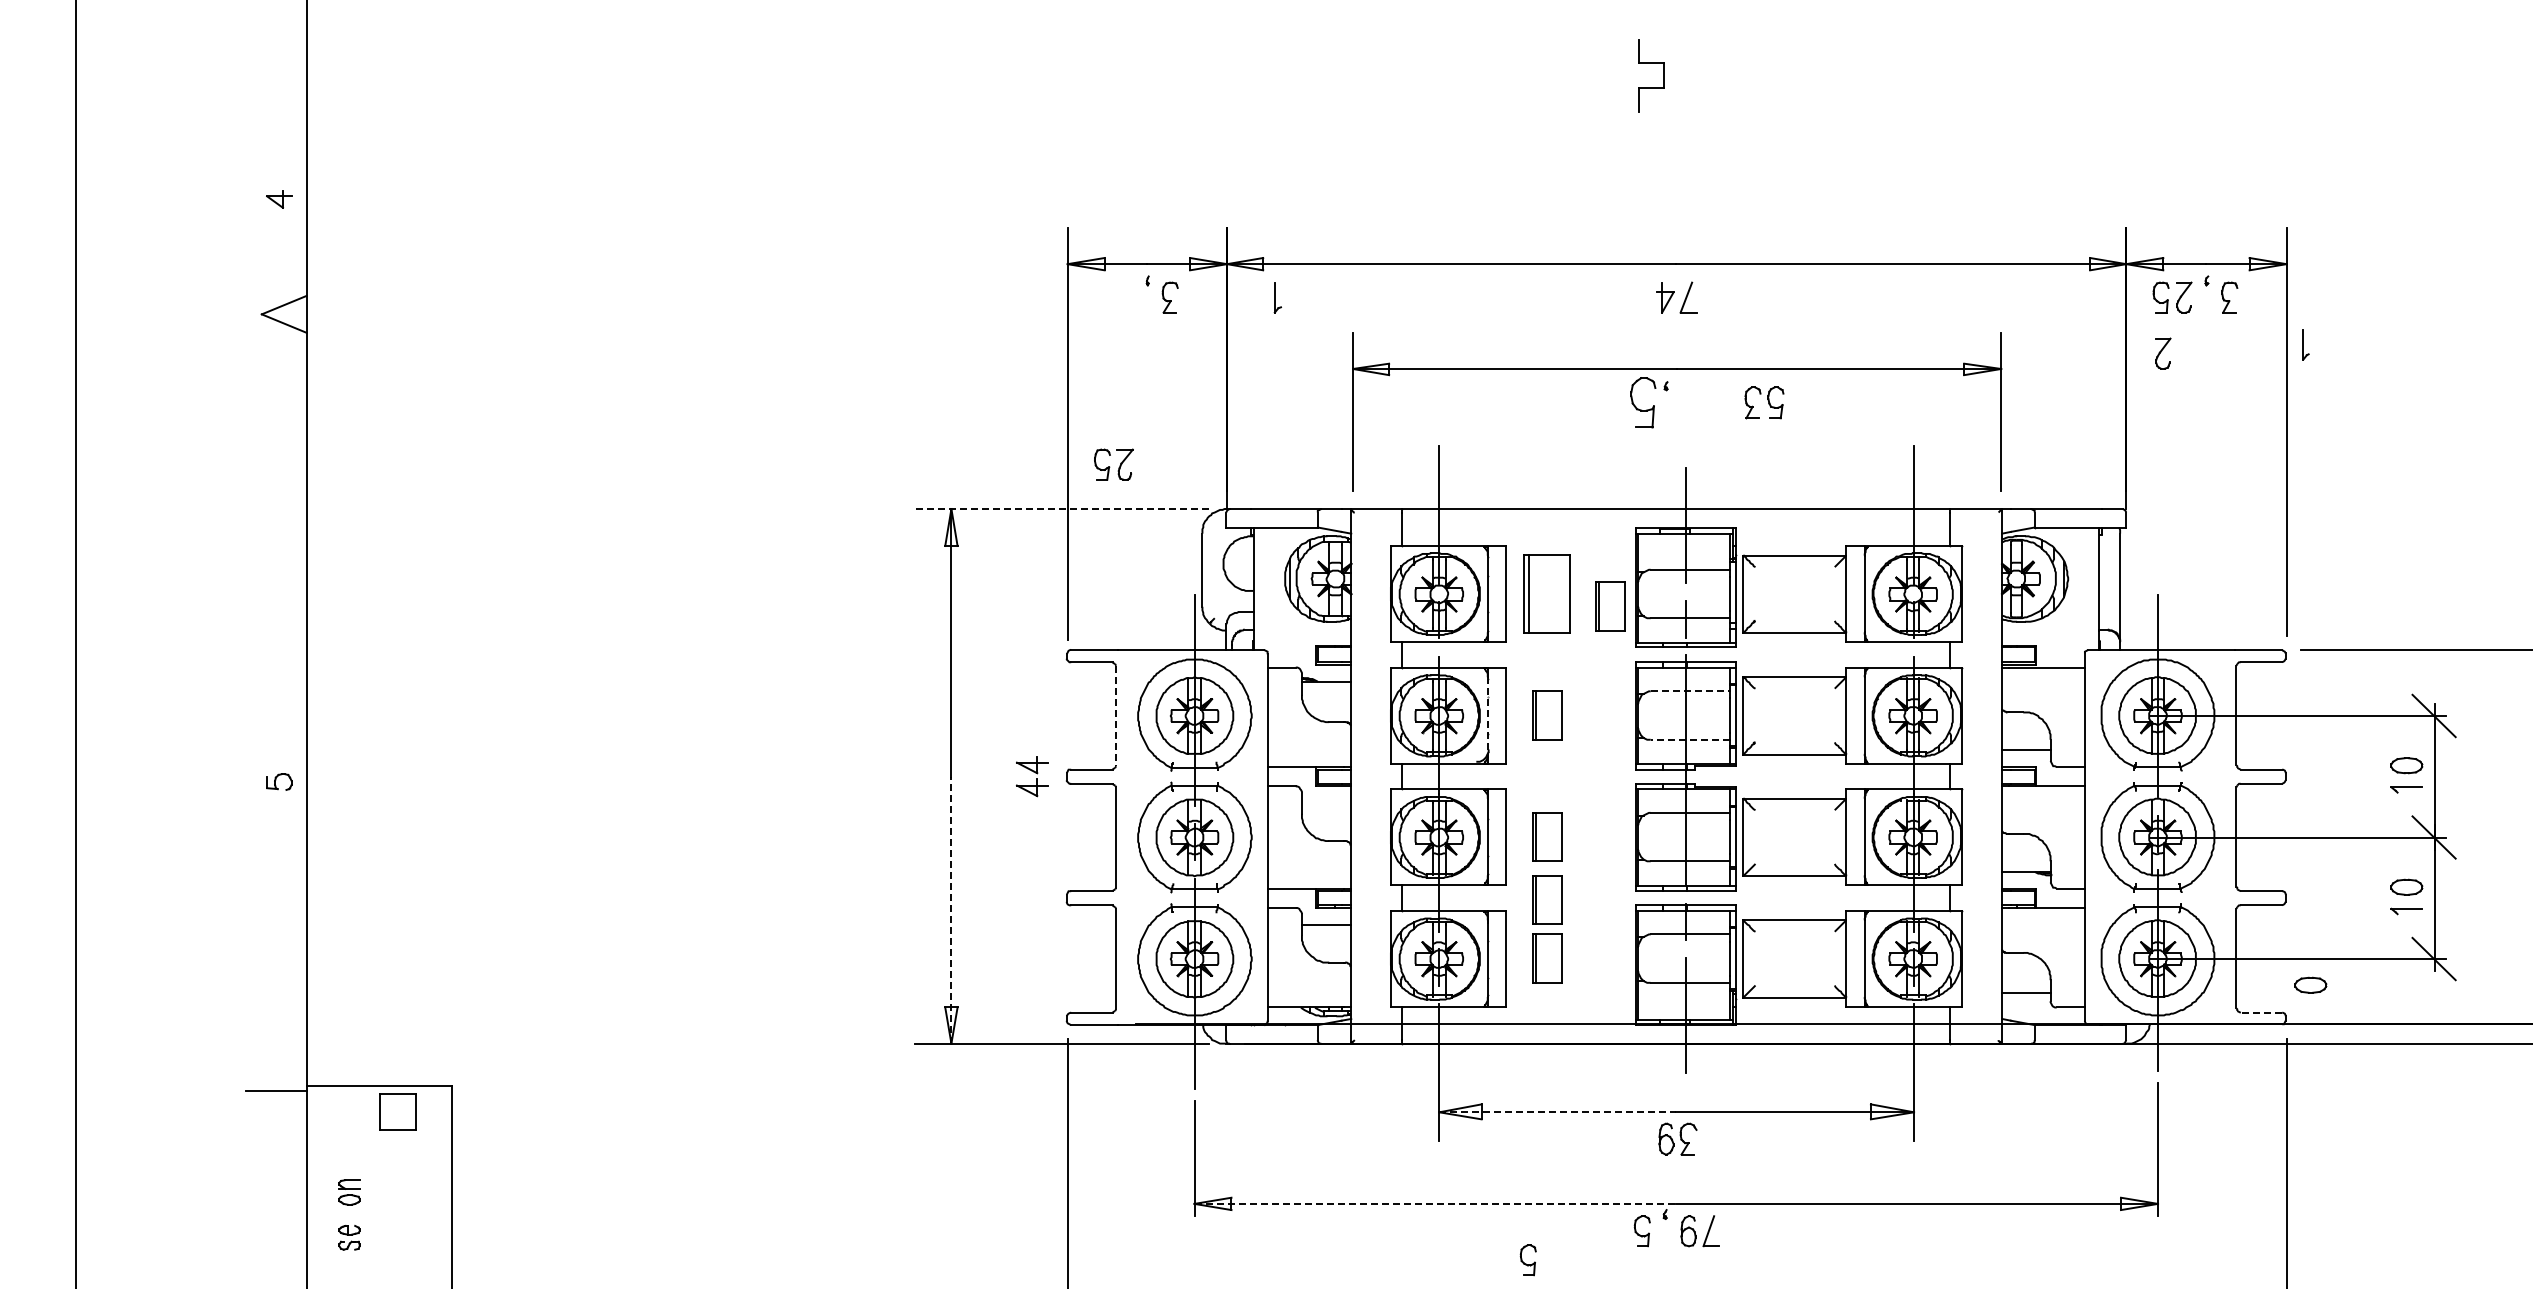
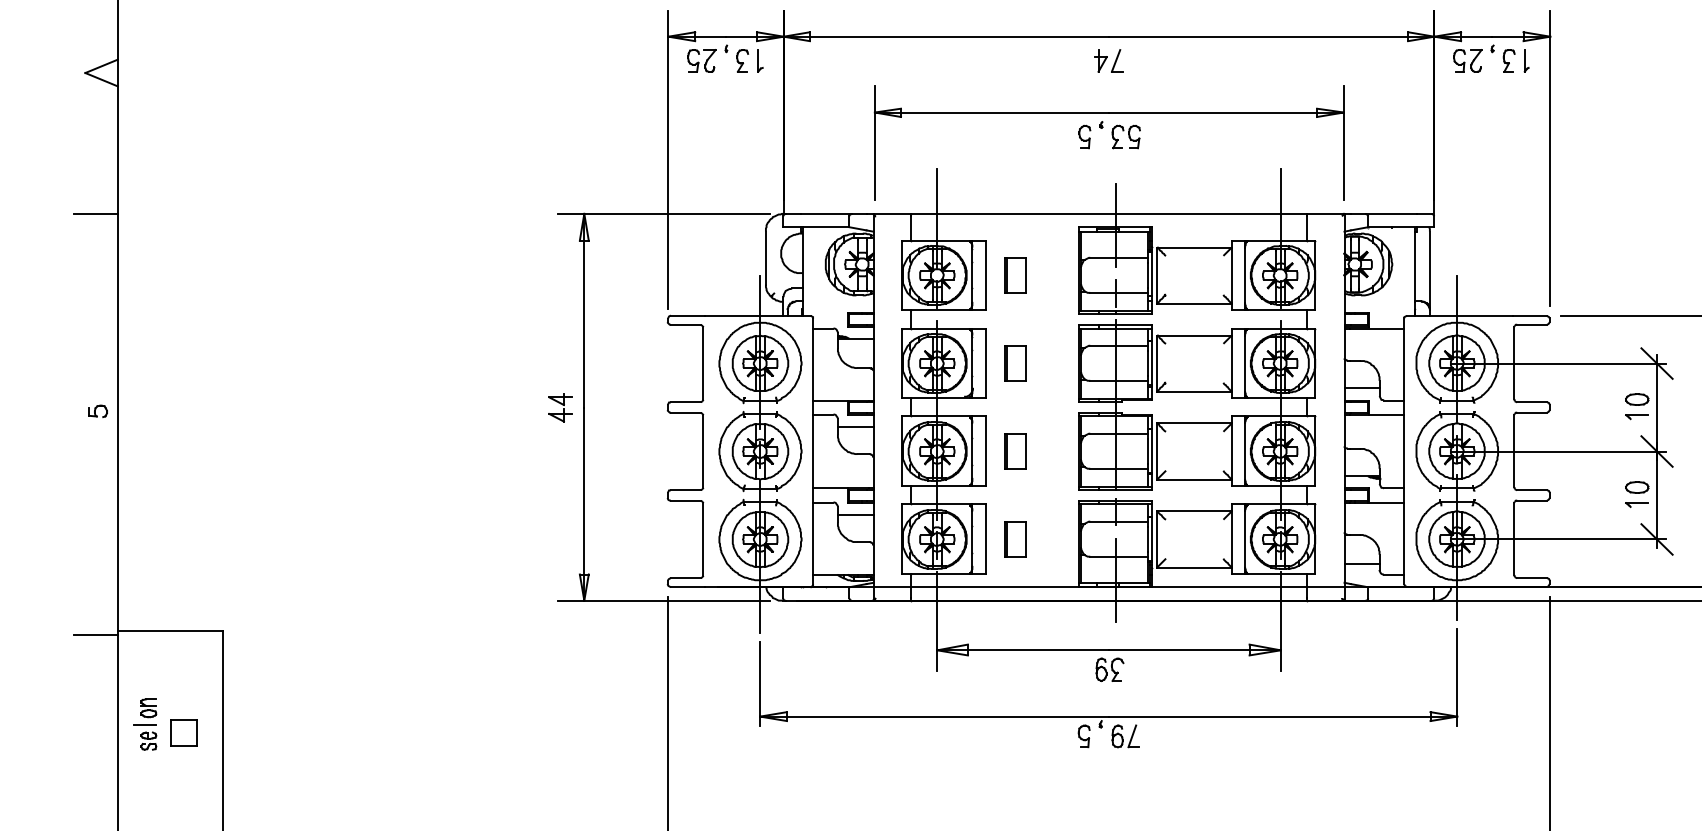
part: (1277, 297) -> (760, 60), moved
part: (2305, 344) -> (1526, 60), moved
part: (2163, 353) -> (1461, 101), removed
part: (1642, 402) -> (1084, 136), size x0.62
part: (1764, 402) -> (1126, 136), moved
part: (1113, 464) -> (701, 60), moved
line: (275, 509) -> (95, 214), added
line: (1061, 509) -> (663, 214), dashed -> solid
part: (1547, 593) -> (1015, 274), size x0.62
part: (1610, 606) -> (1061, 284), removed
line: (1690, 691) -> (1119, 345), dashed -> solid
line: (1116, 716) -> (703, 363), dashed -> solid
line: (1487, 716) -> (972, 363), dashed -> solid
line: (1690, 739) -> (1119, 380), dashed -> solid
part: (1032, 776) -> (560, 407), moved
line: (1326, 803) -> (855, 426), added
part: (1547, 899) -> (1015, 496), removed
line: (951, 909) -> (584, 503), dashed -> solid
part: (2310, 984) -> (1567, 557), removed
line: (2261, 1012) -> (1532, 578), dashed -> solid
part: (397, 1111) -> (183, 732), moved
line: (1558, 1112) -> (1023, 650), dashed -> solid
line: (1435, 1203) -> (934, 716), dashed -> solid
line: (344, 1214) -> (145, 724), added
part: (1527, 1260) -> (1001, 757), removed

